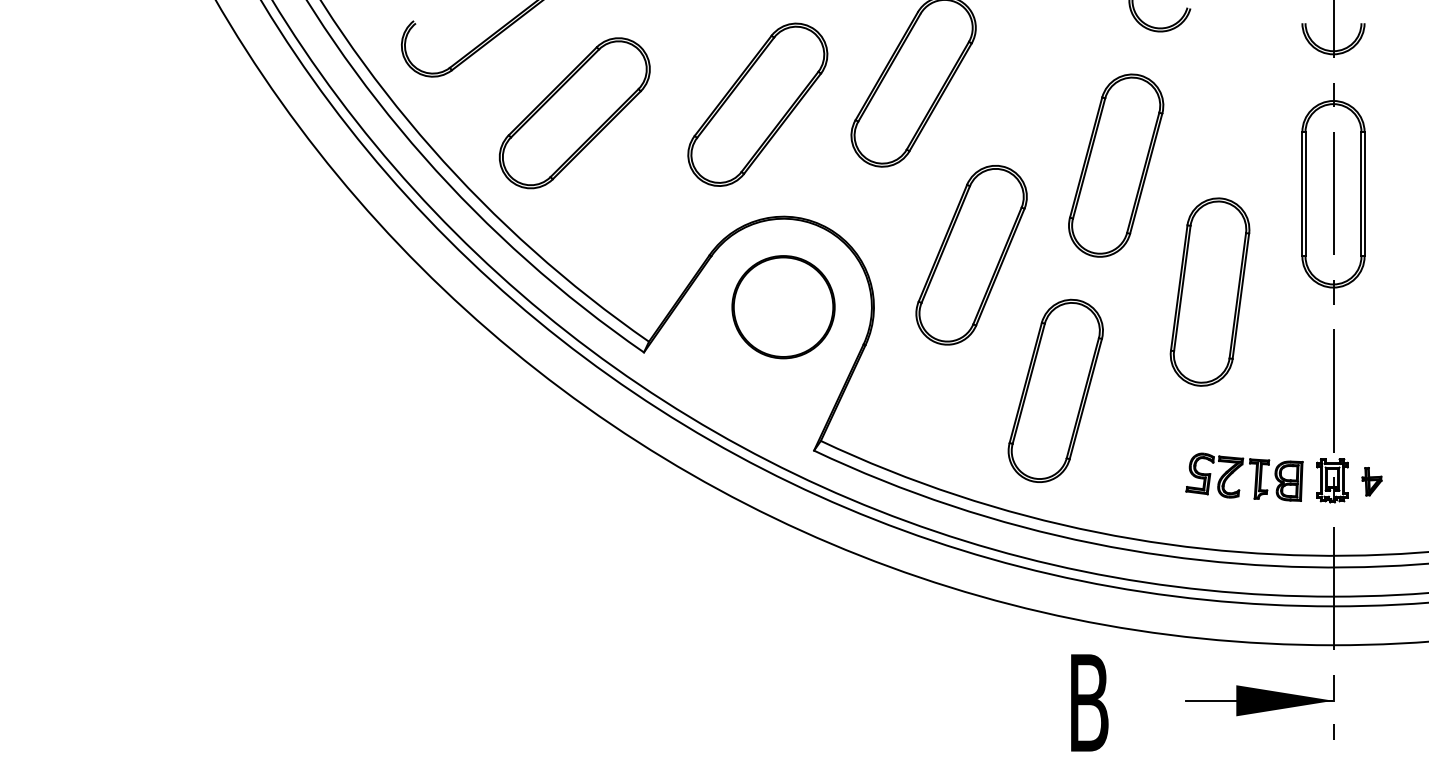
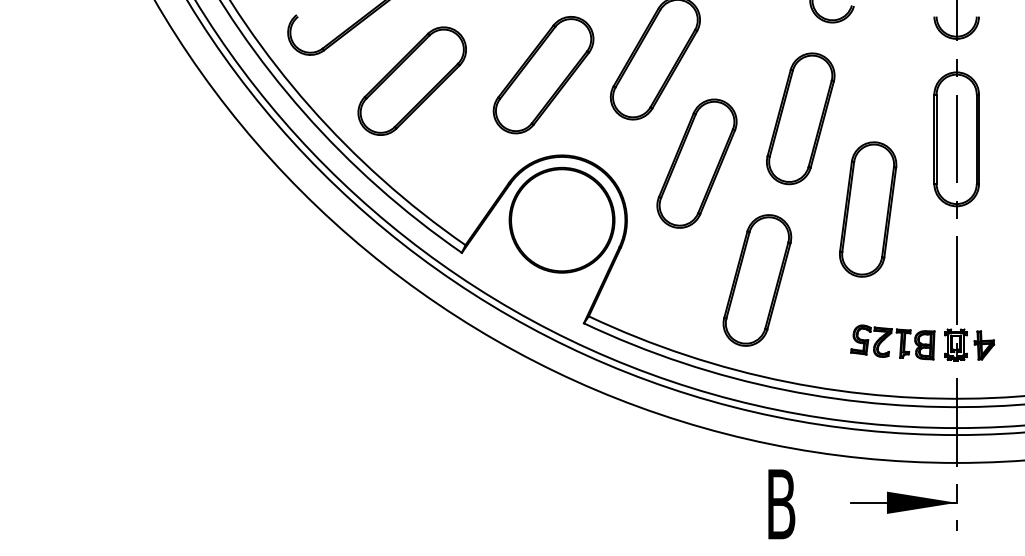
part: (971, 255) -> (696, 163), moved
part: (783, 307) -> (562, 220), size x1.43
part: (1371, 481) -> (983, 345), size x1.43

